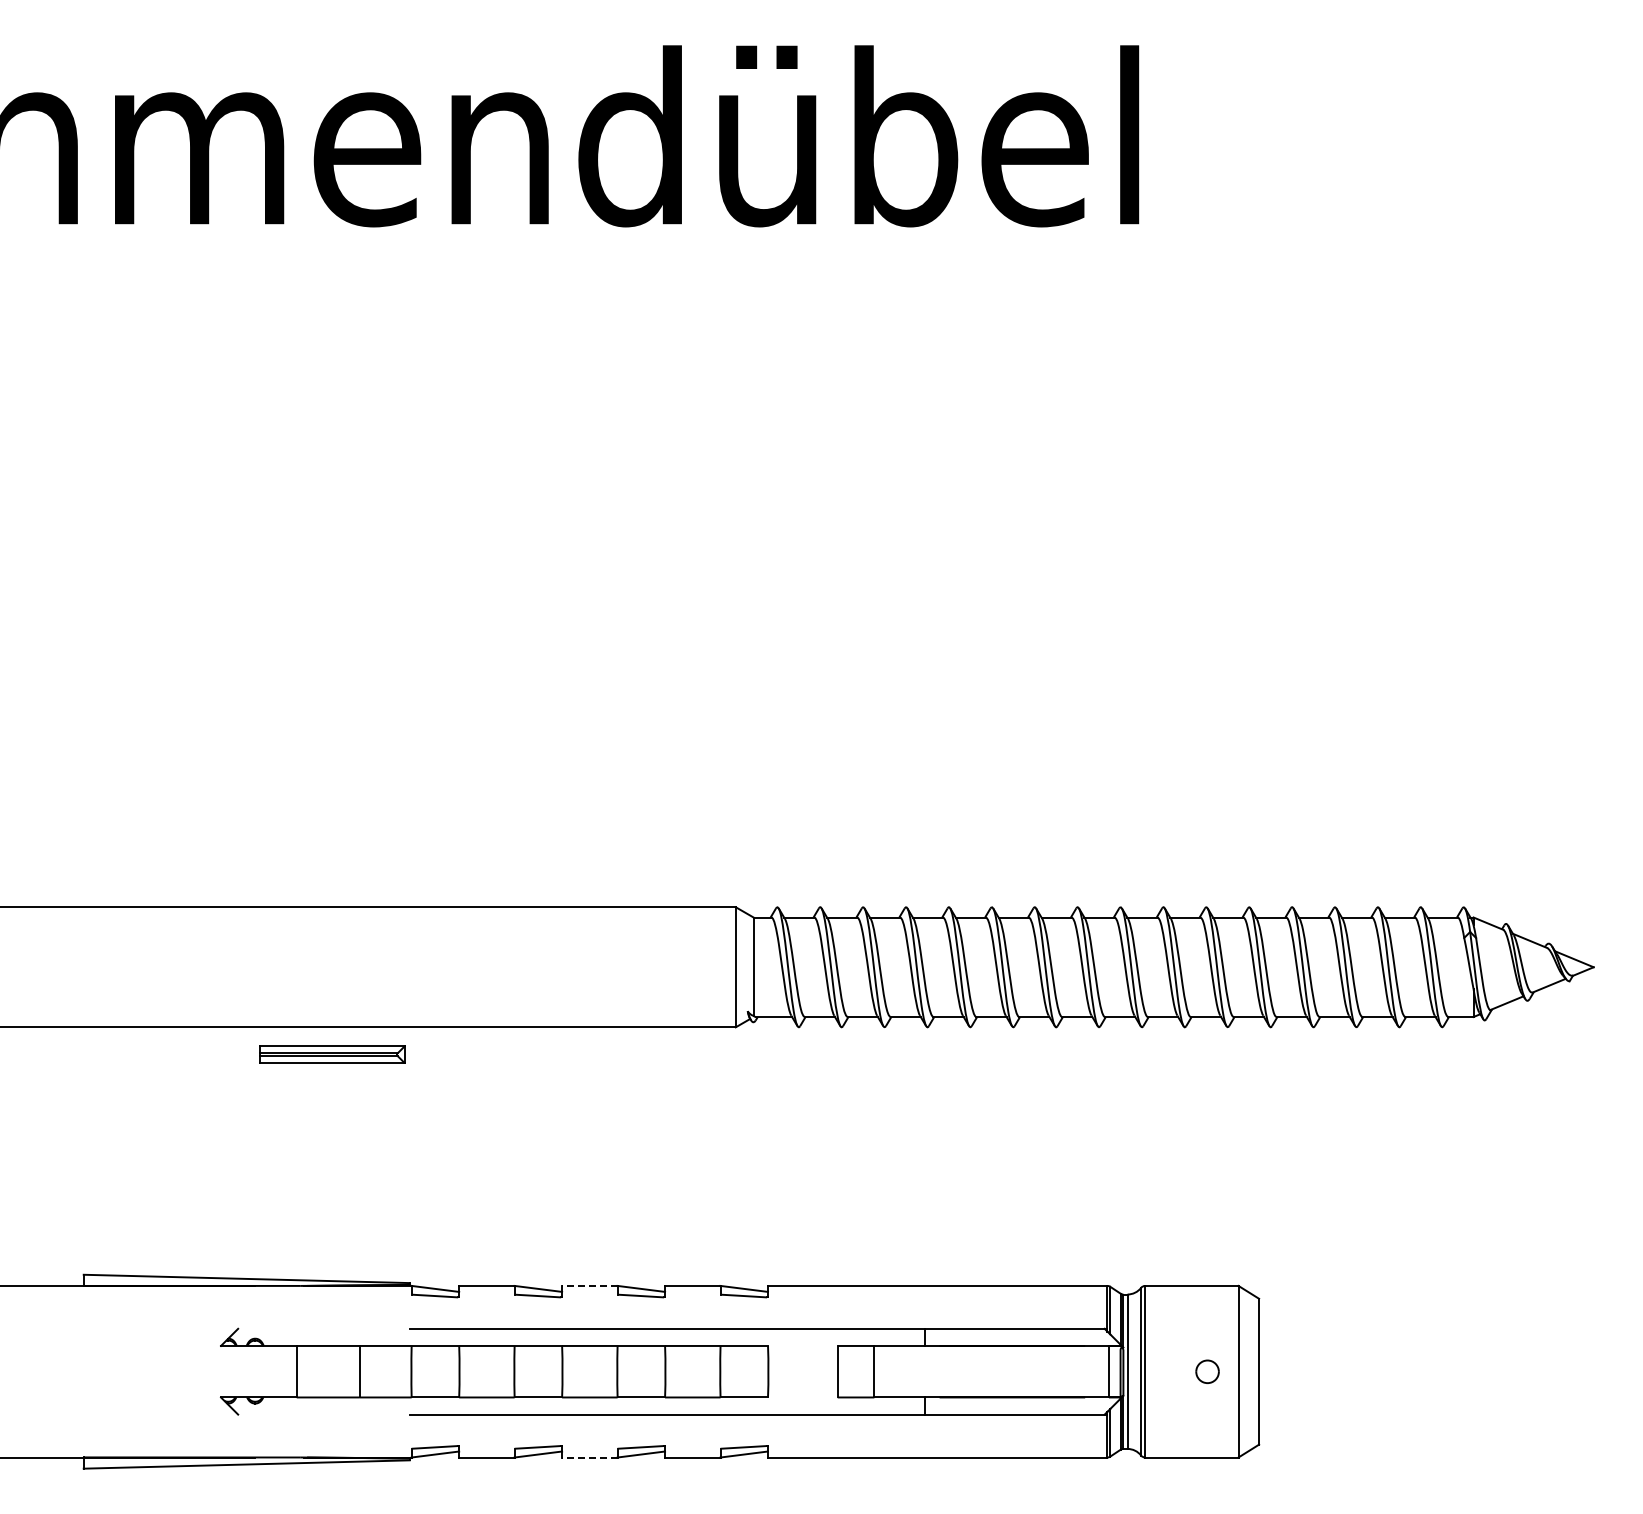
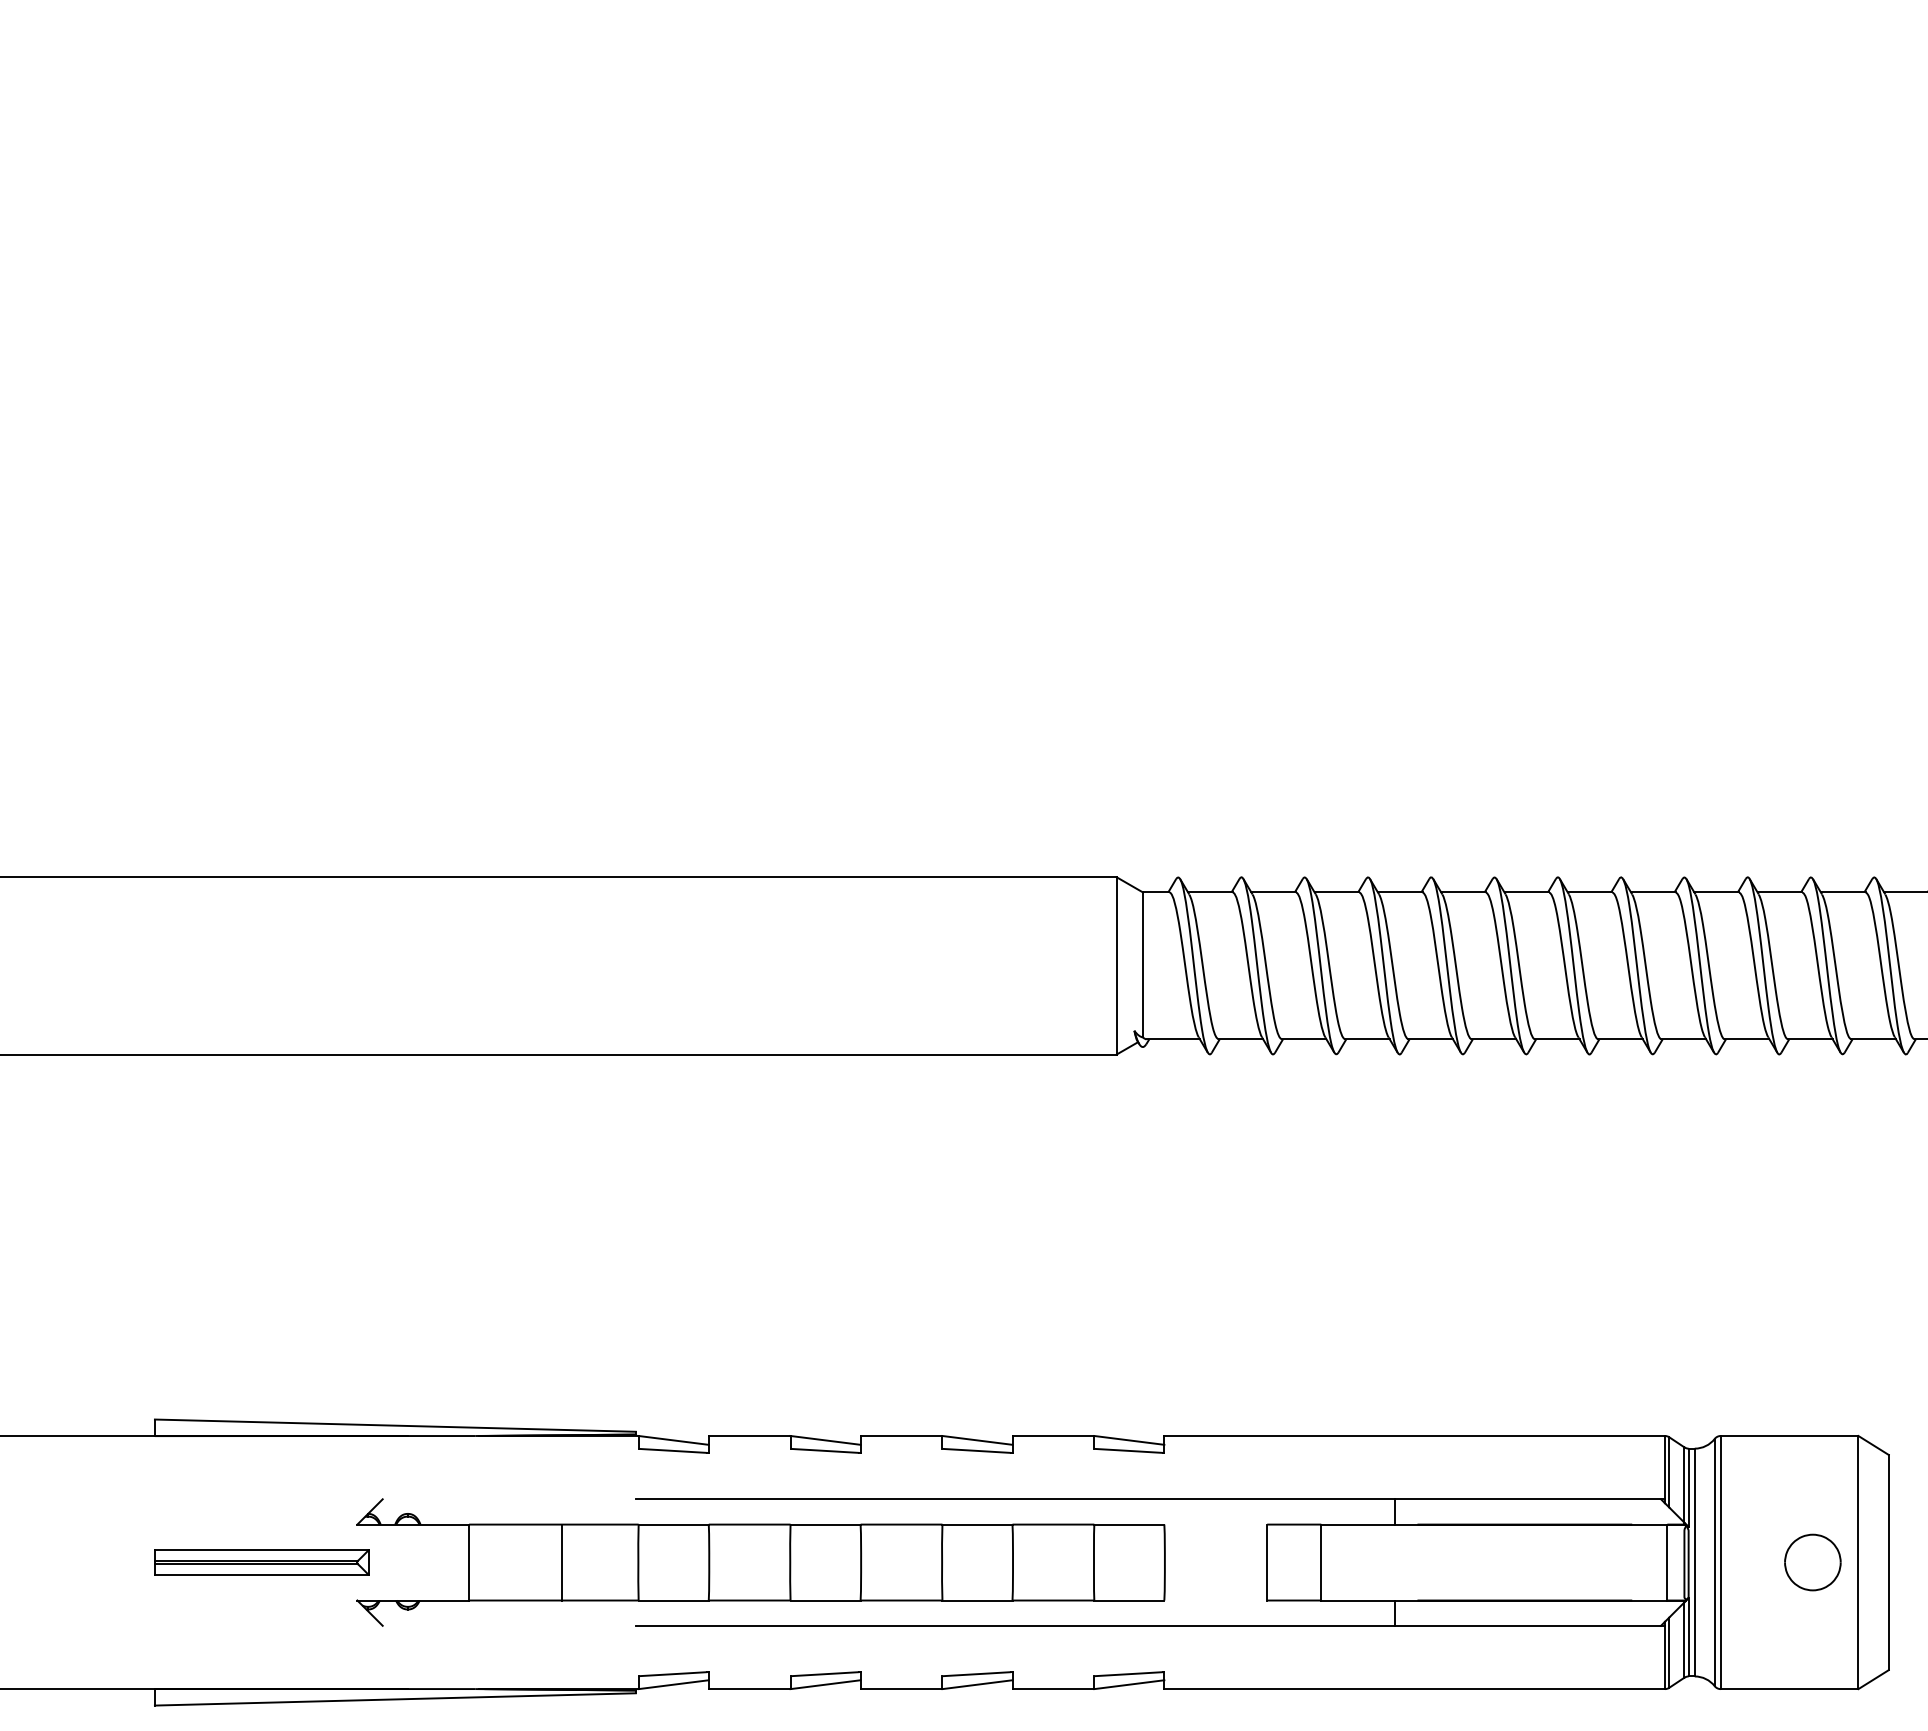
part: (332, 1054) -> (262, 1562), moved
line: (589, 1285) -> (901, 1435), dashed -> solid
part: (1207, 1371) -> (1812, 1562), size x1.67
line: (589, 1457) -> (901, 1689), dashed -> solid

